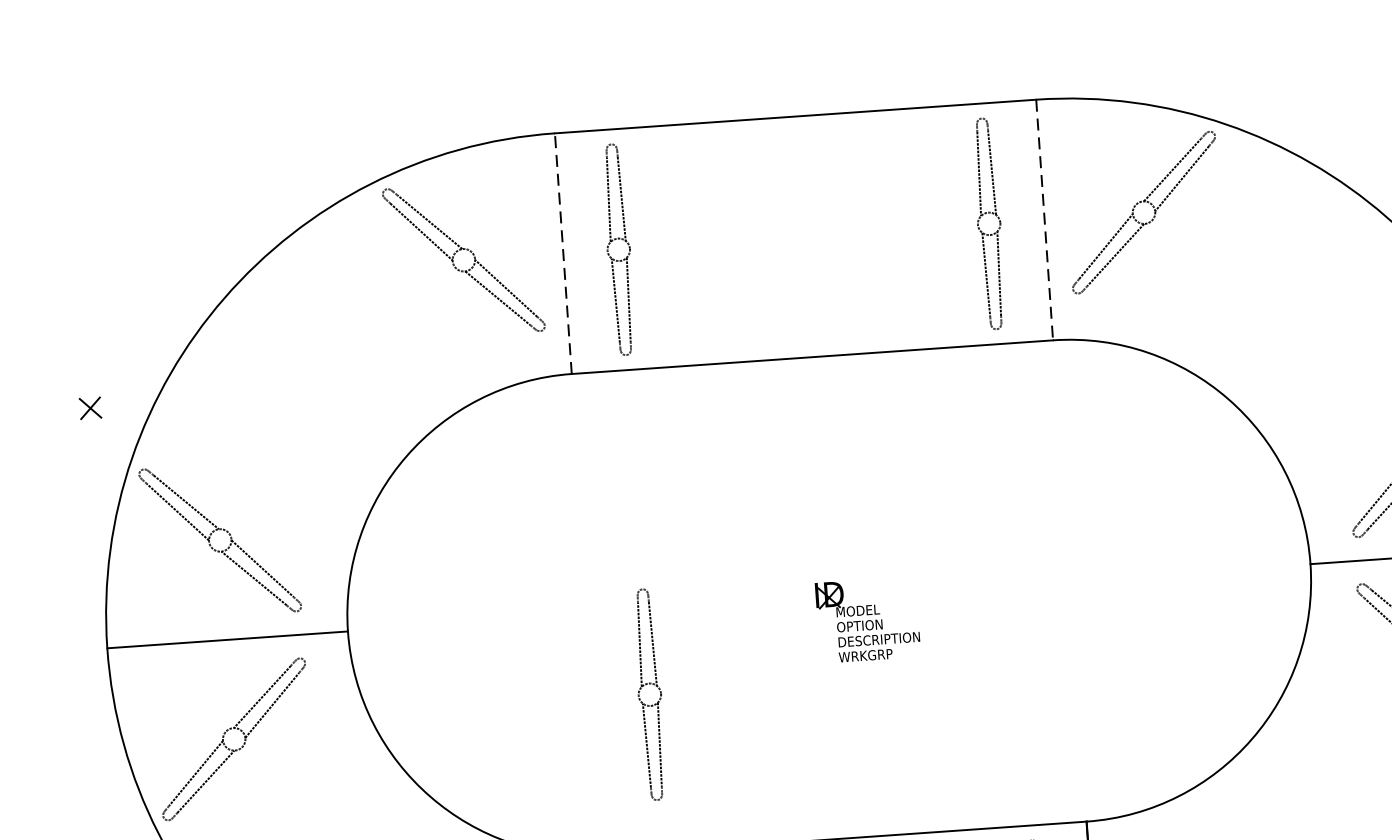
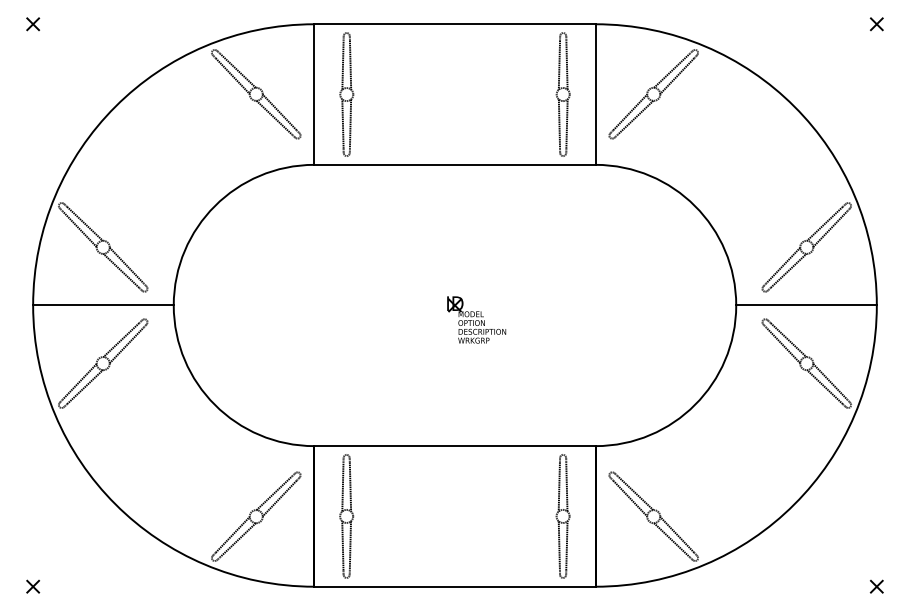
line: (1044, 221) -> (595, 95), dashed -> solid
line: (563, 253) -> (314, 94), dashed -> solid
part: (91, 408) -> (33, 24), moved
part: (649, 694) -> (346, 354), removed

